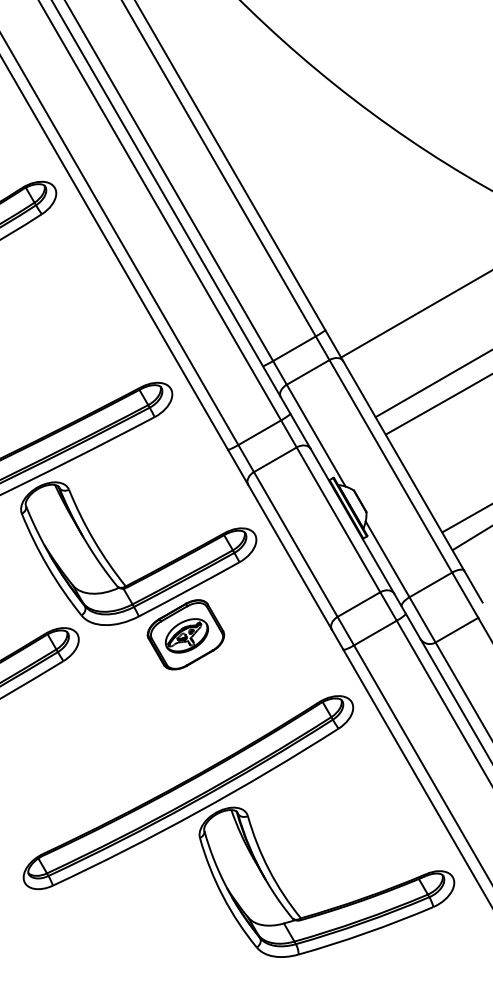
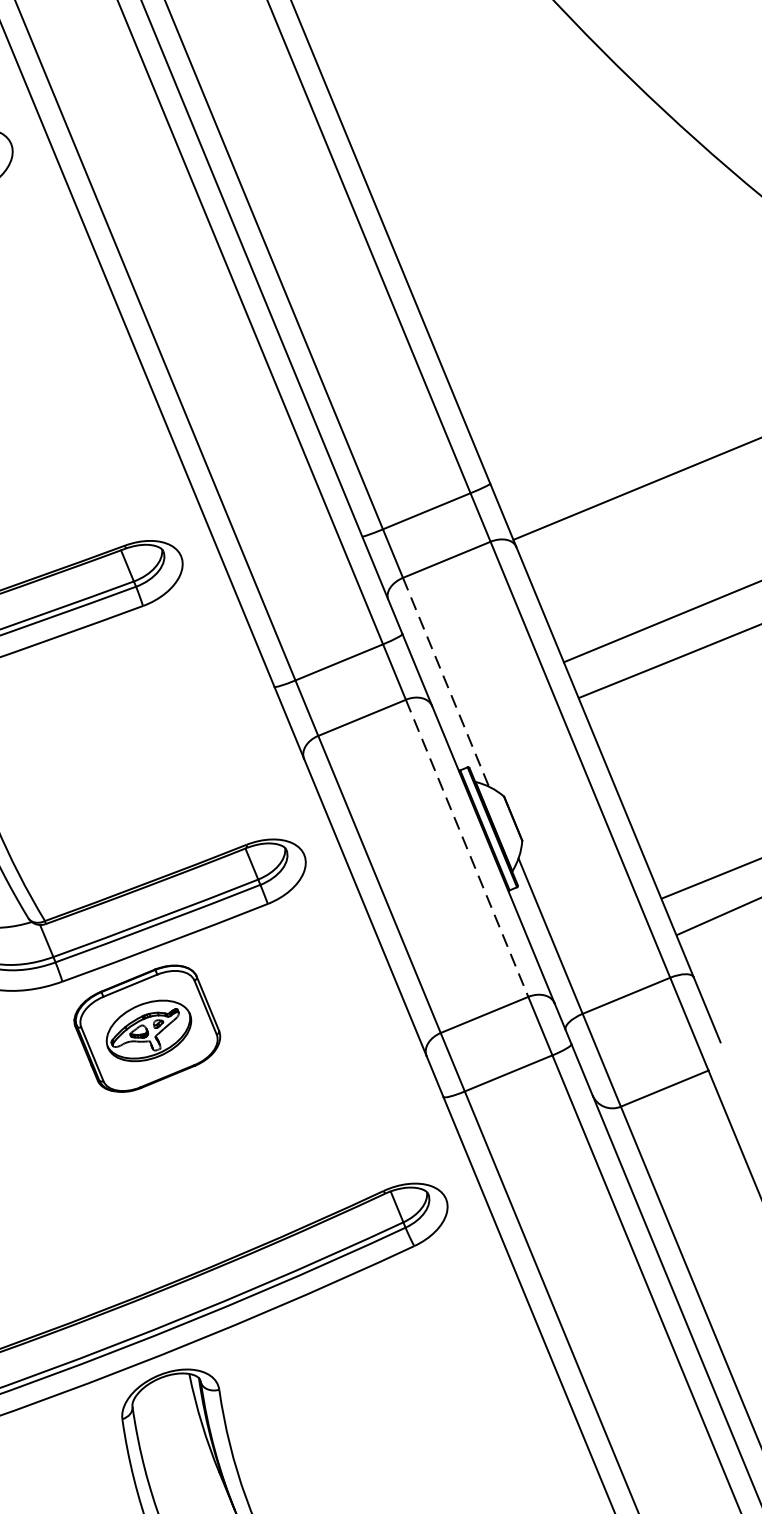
line: (316, 435) -> (446, 682), solid -> dashed
line: (338, 519) -> (467, 847), solid -> dashed

